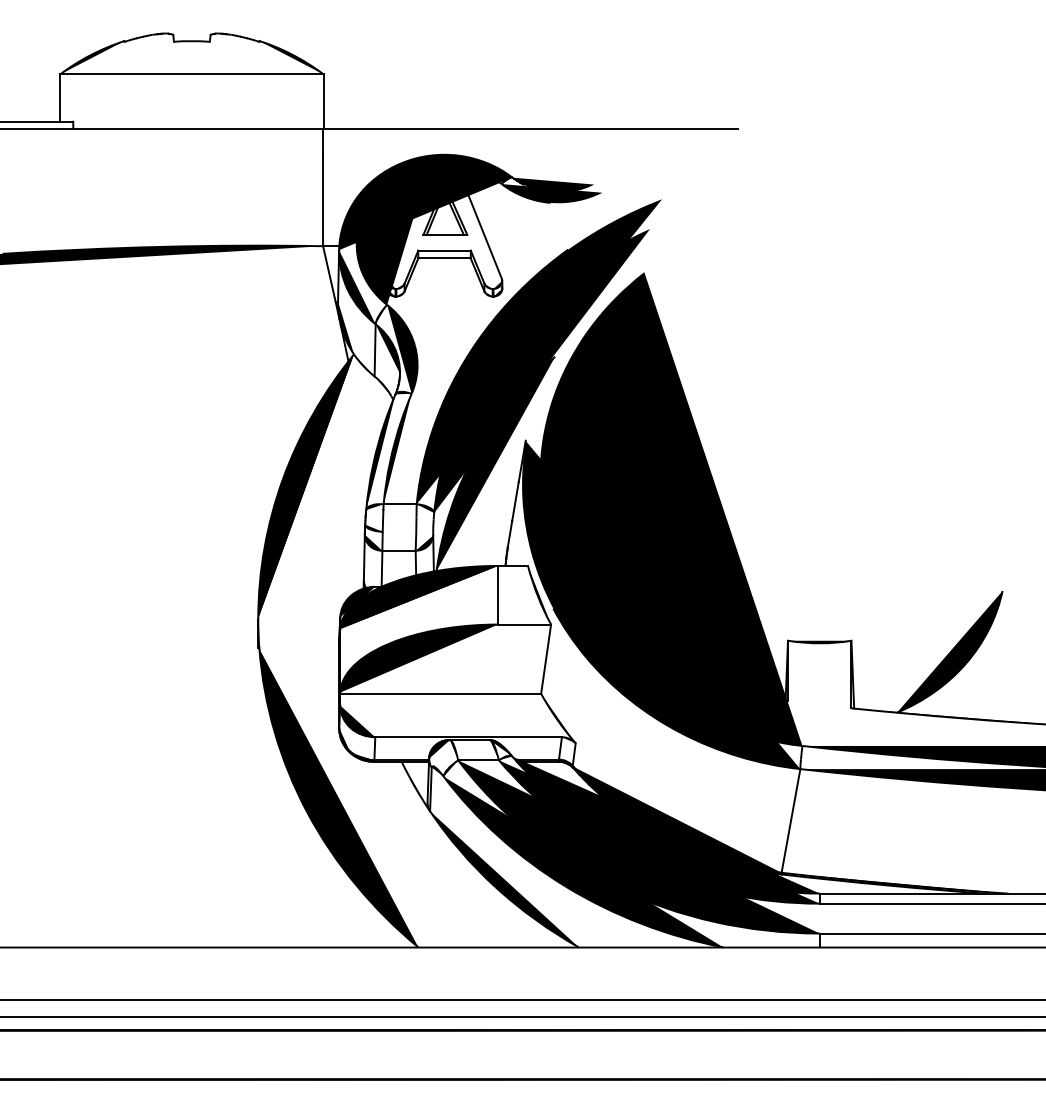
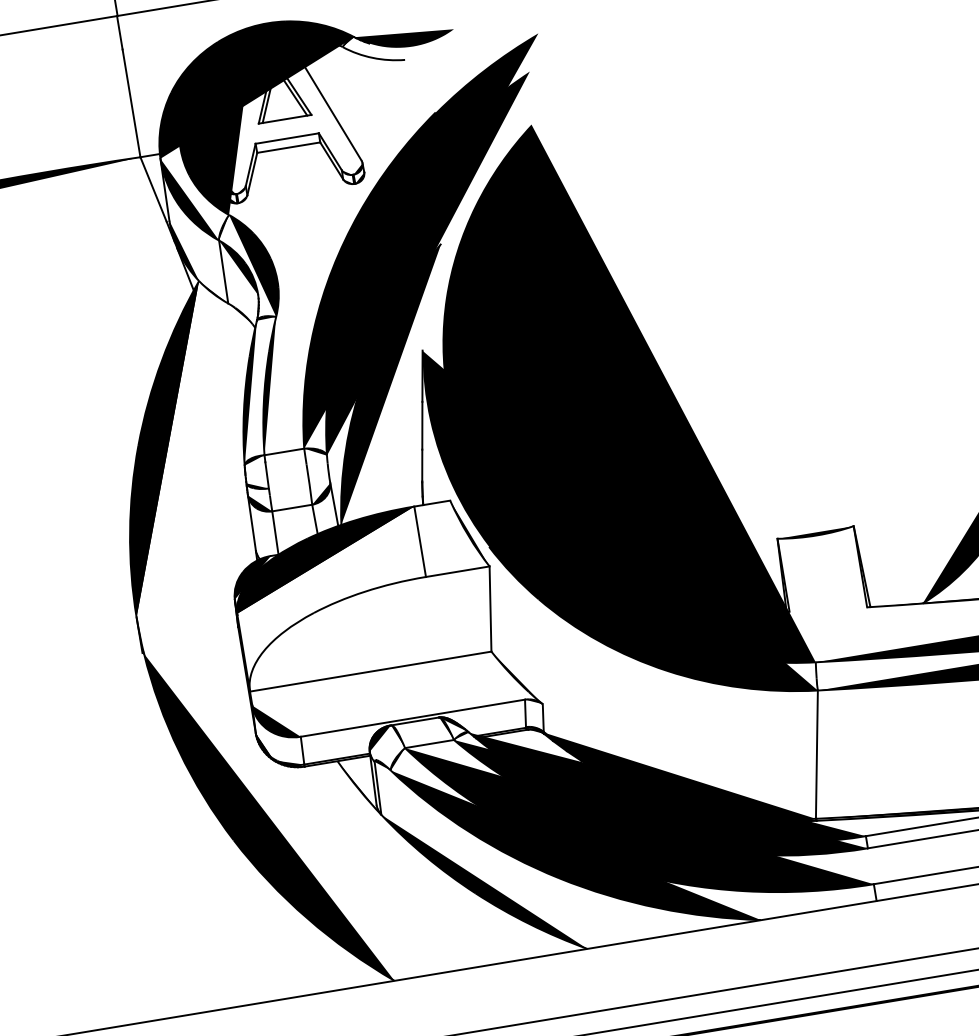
fill: (551, 193) -> (404, 48), removed
fill: (419, 658) -> (338, 633), removed

